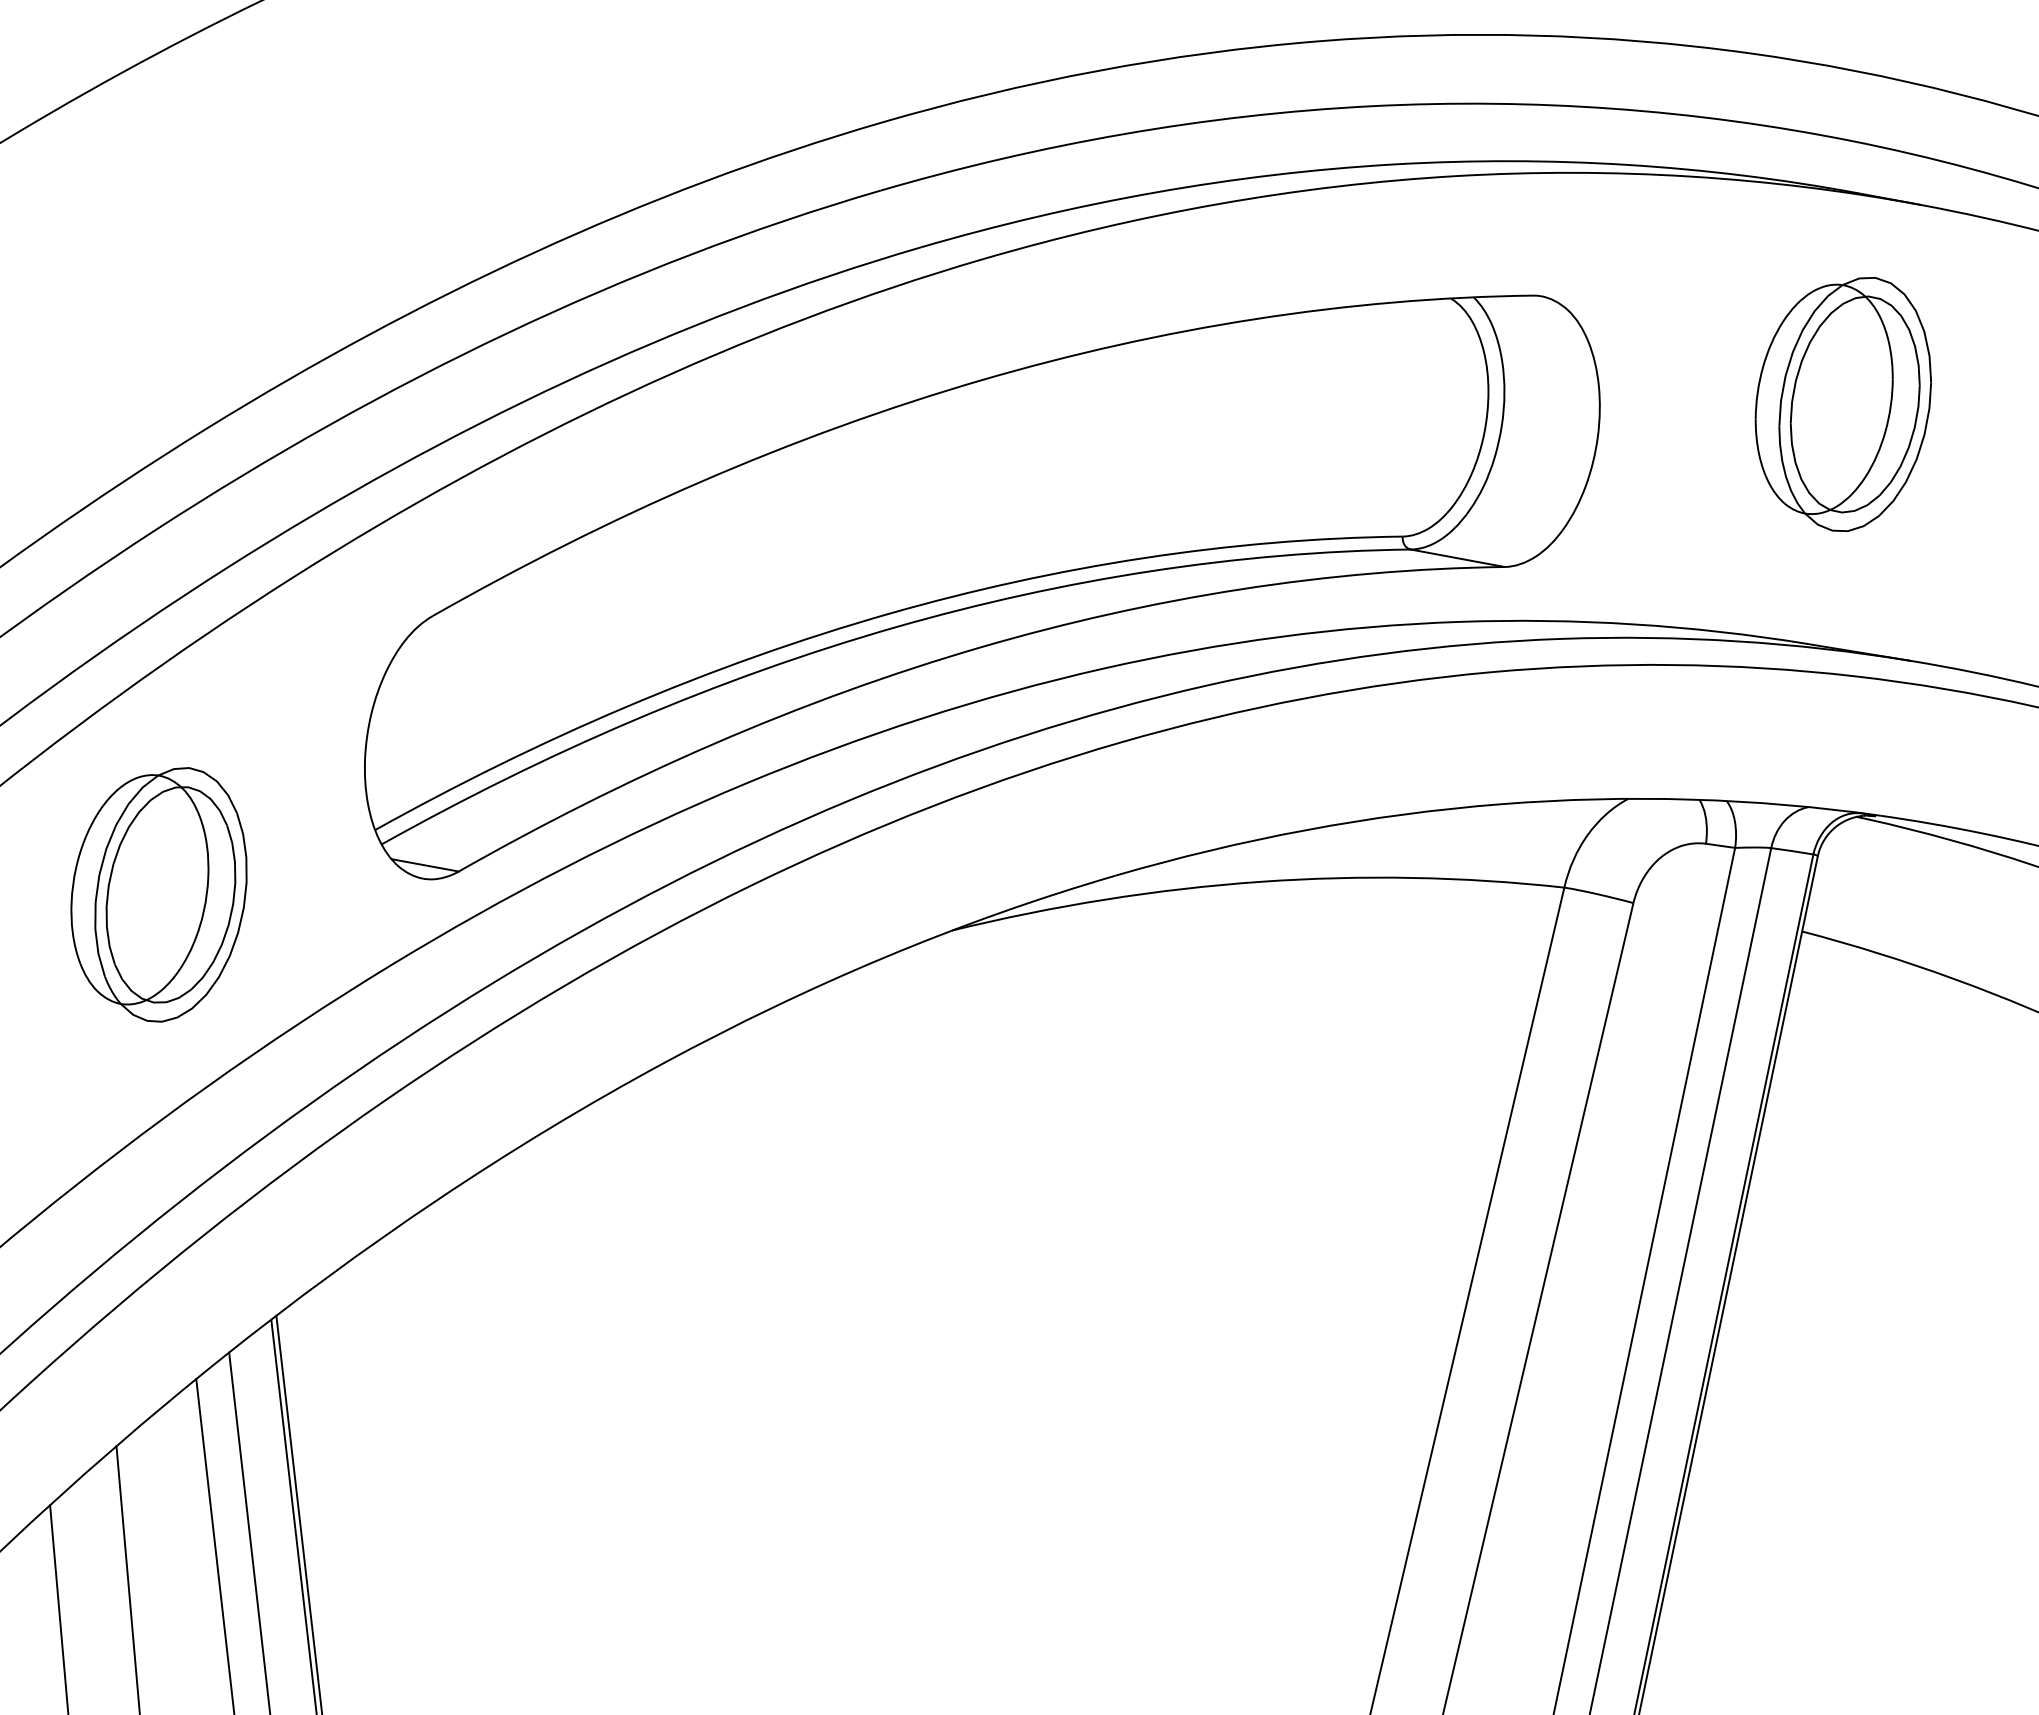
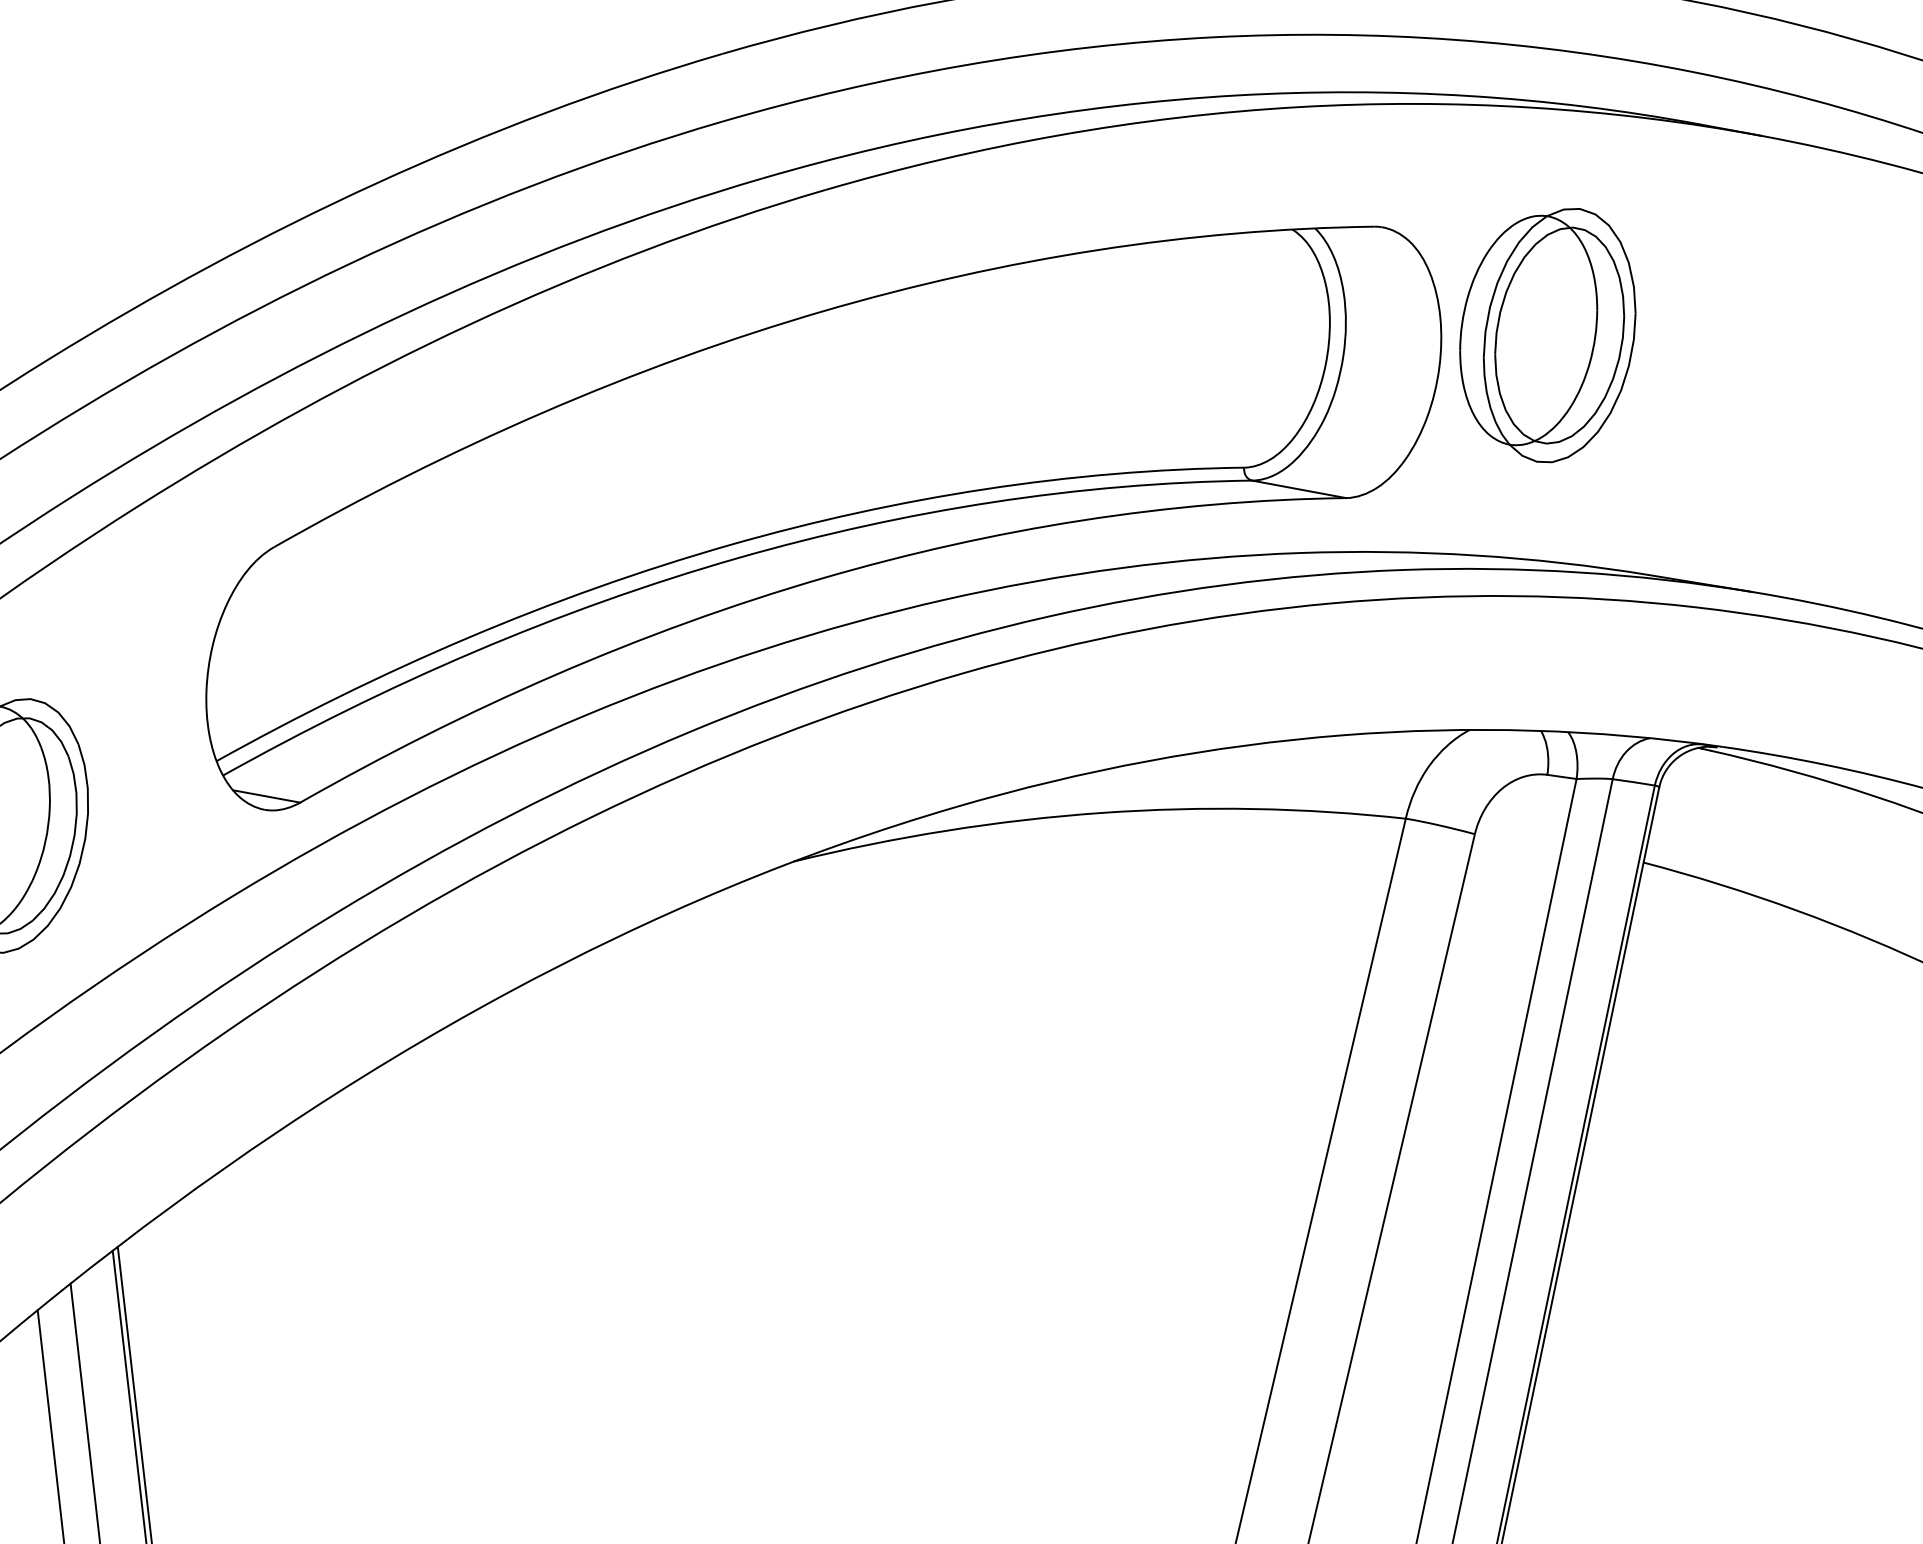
part: (1842, 404) -> (1546, 335), moved

